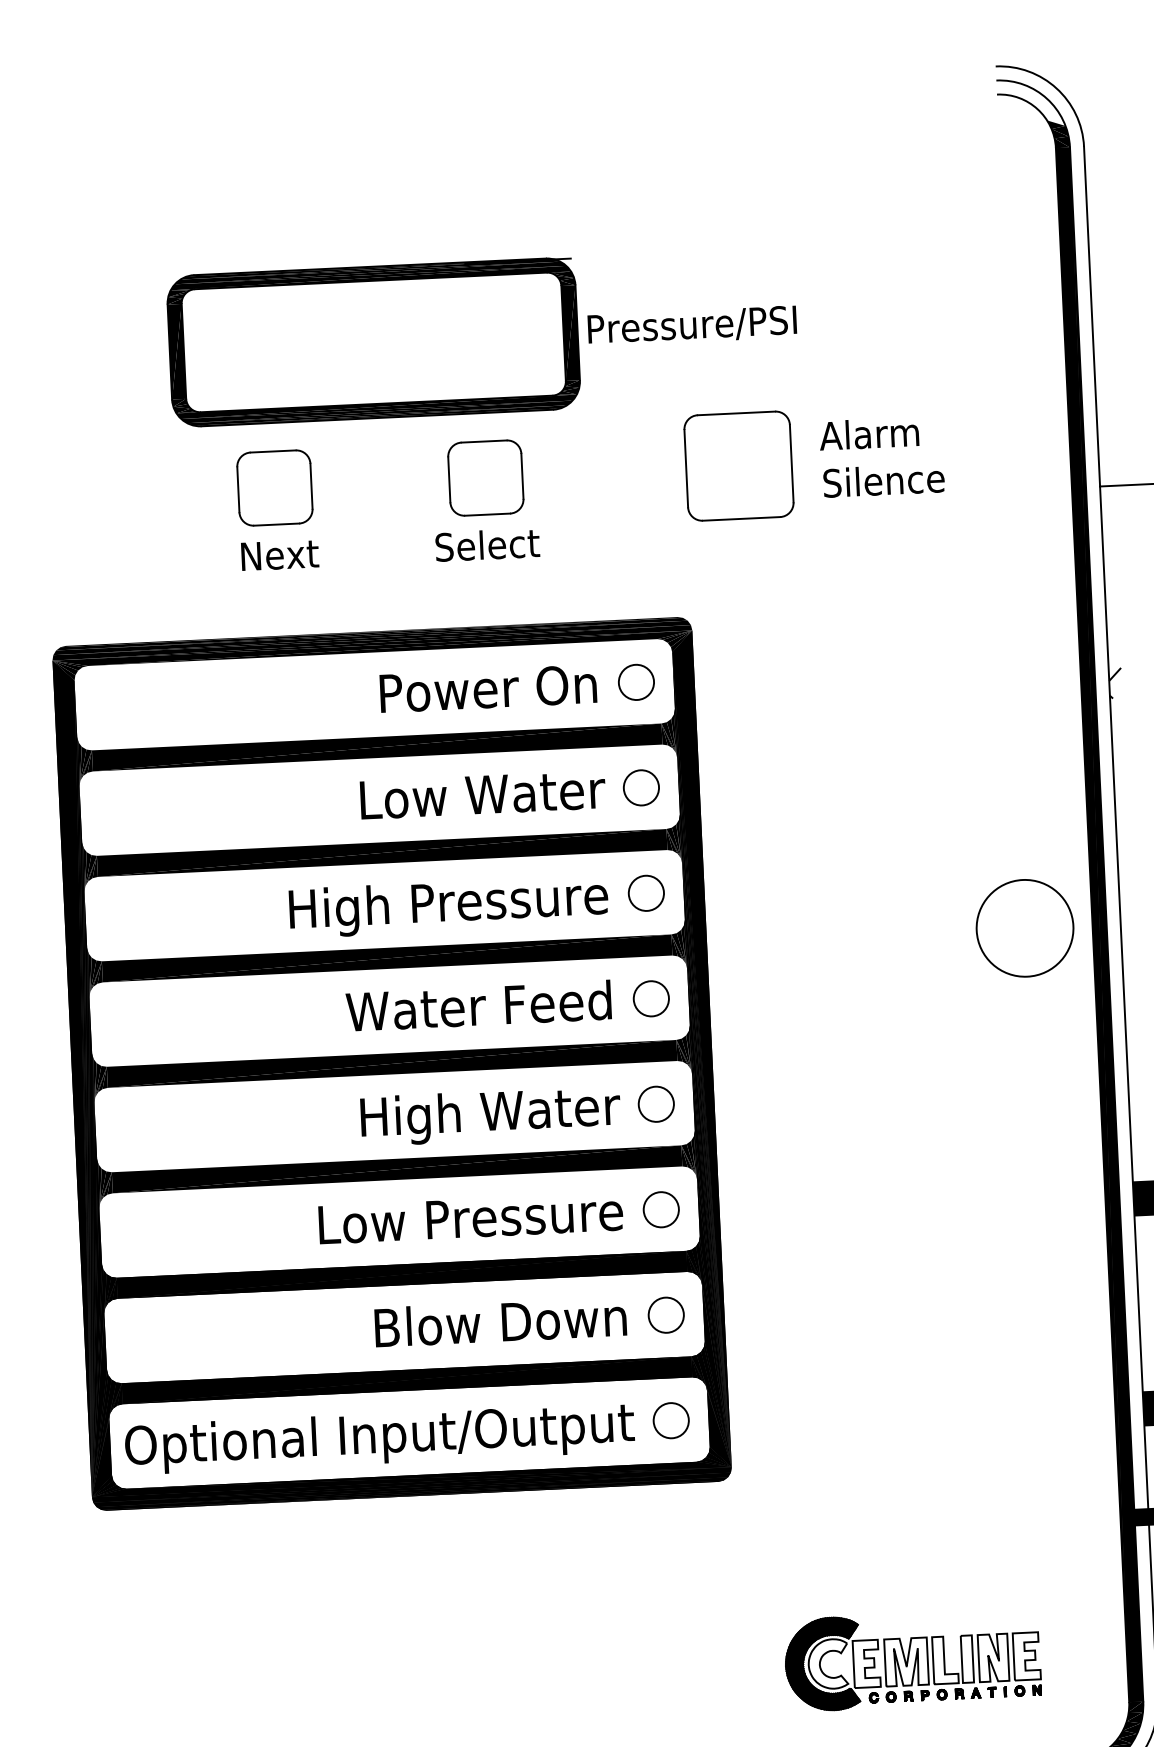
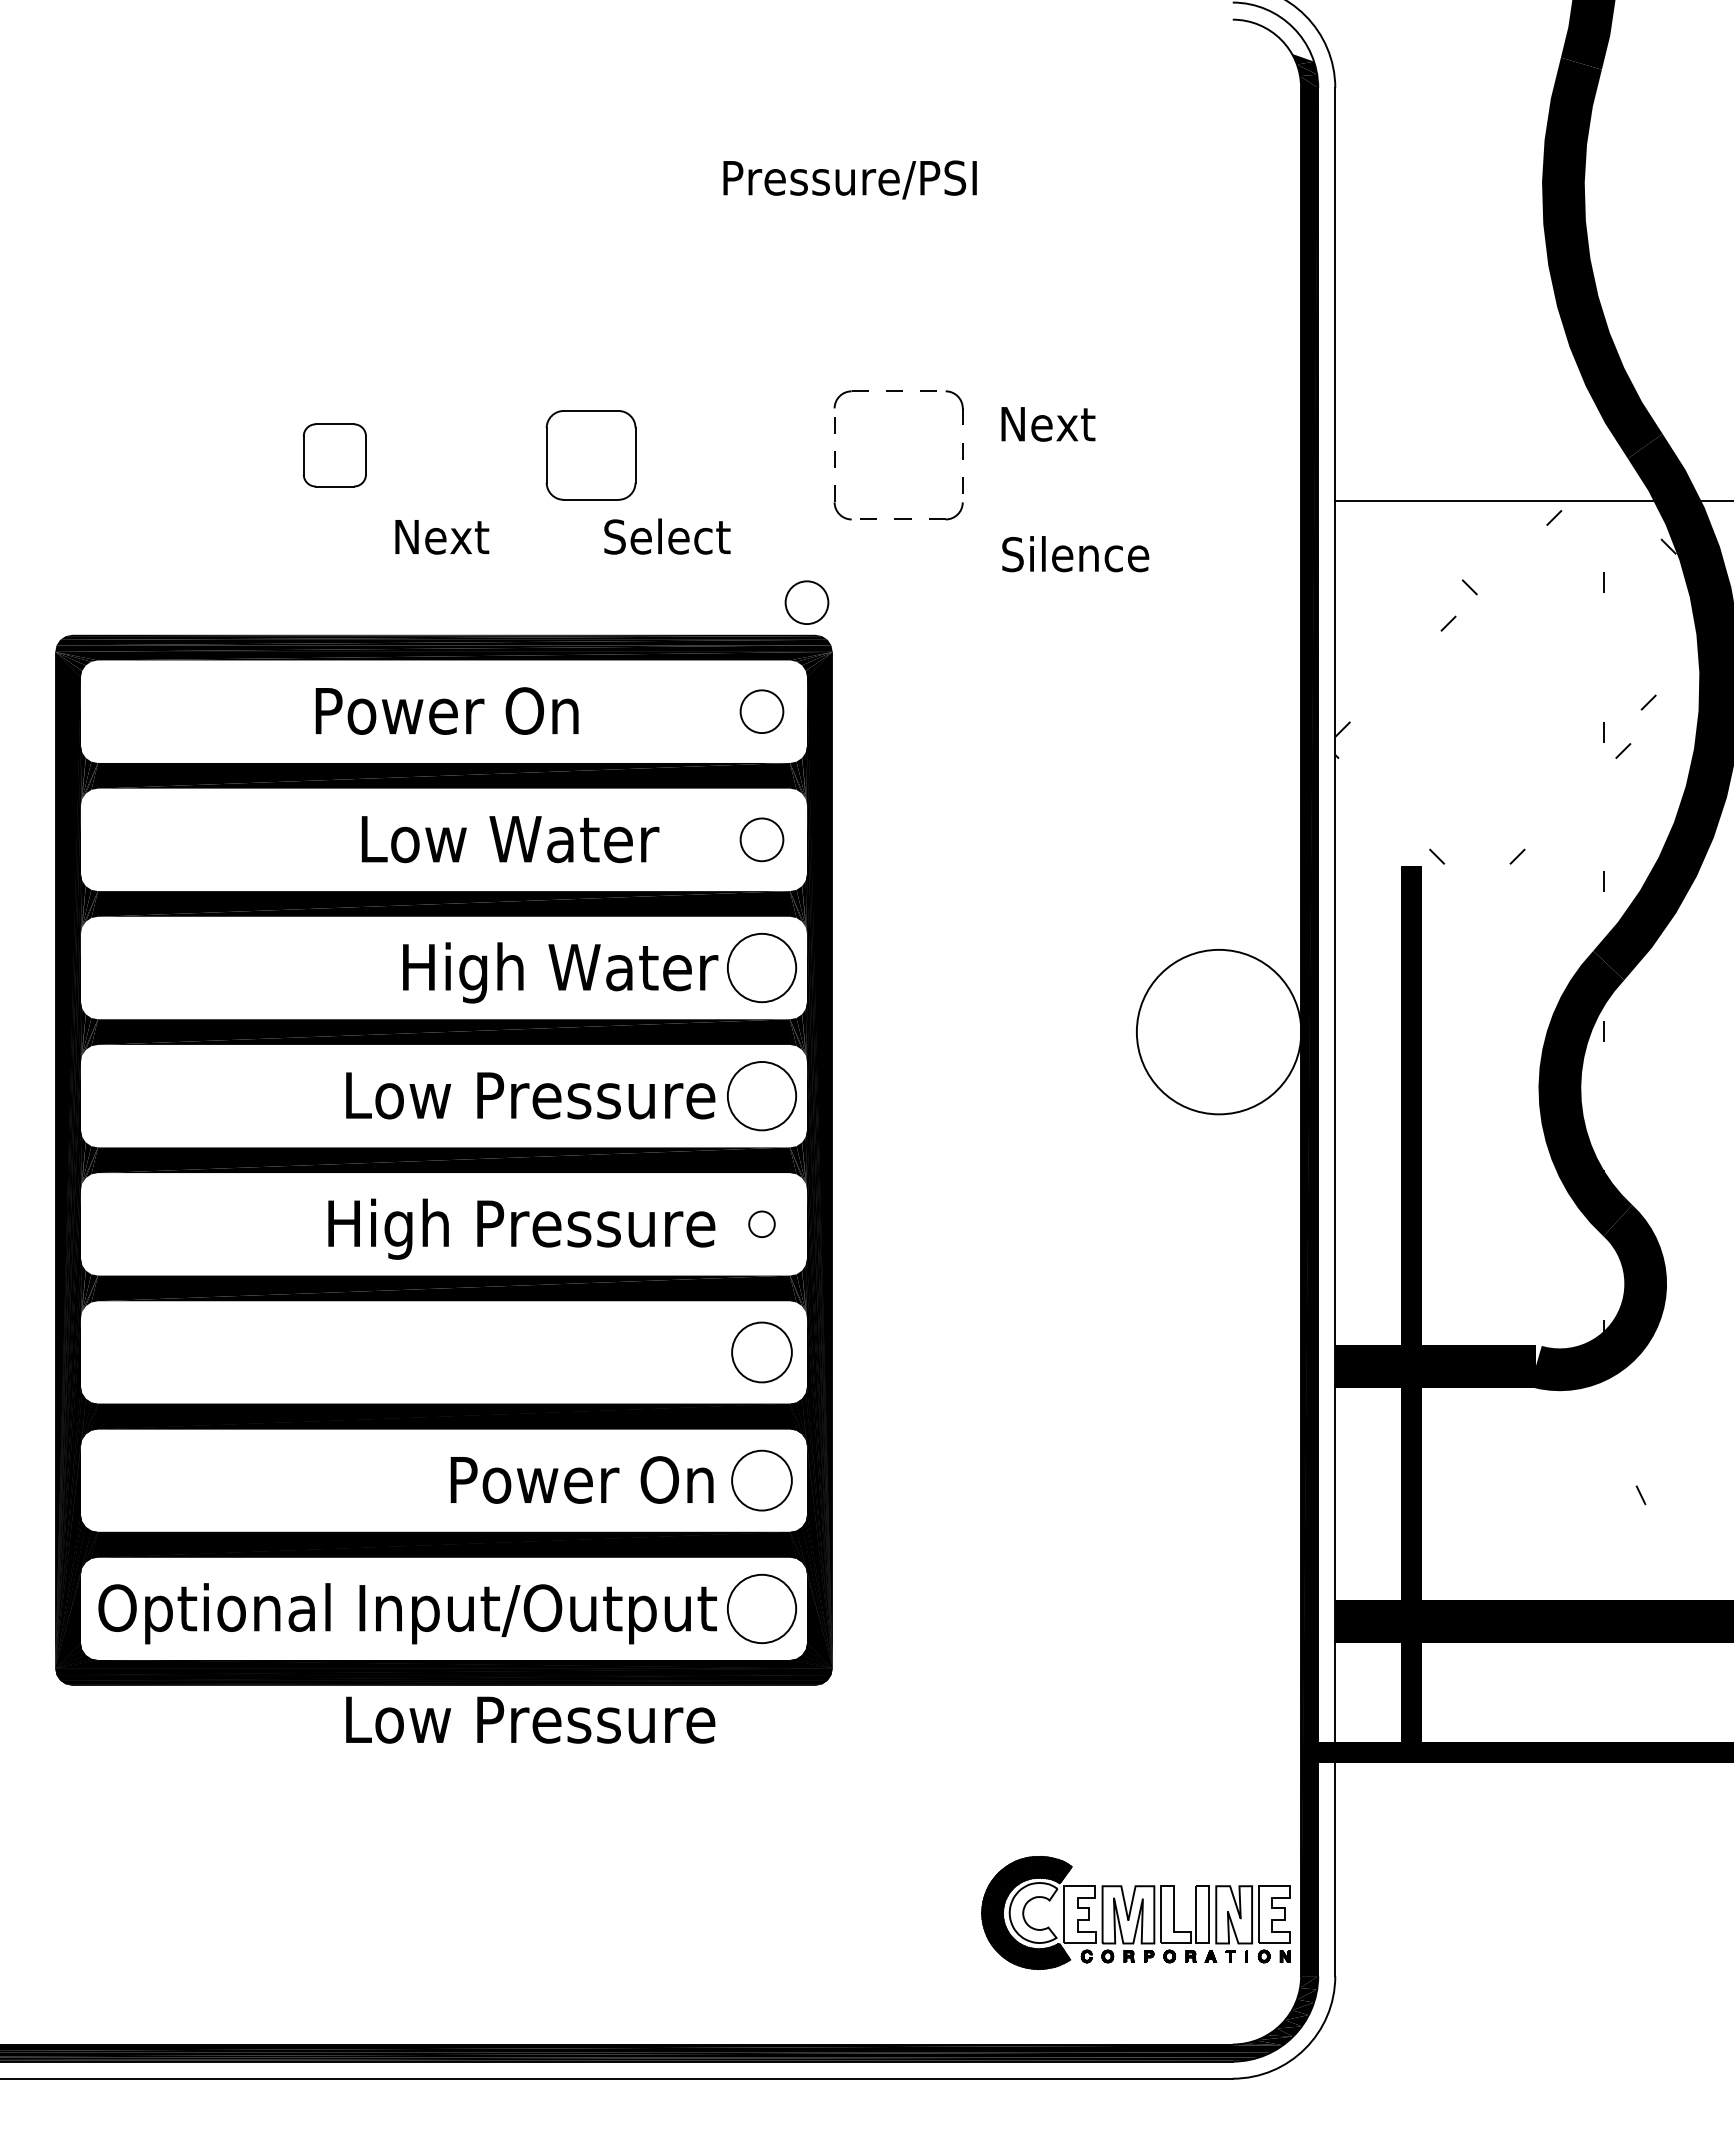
text: (691, 325) -> (849, 179), moved
part: (373, 342) -> (462, 284), removed
line: (736, 413) -> (898, 391), solid -> dashed
text: (869, 433) -> (1058, 423), Alarm -> Next
line: (791, 463) -> (962, 455), solid -> dashed
line: (686, 468) -> (834, 455), solid -> dashed
text: (883, 480) -> (1075, 554), moved
part: (274, 488) -> (334, 455), size x0.7
line: (741, 518) -> (898, 519), solid -> dashed
text: (487, 544) -> (667, 536), moved
text: (280, 555) -> (442, 537), moved
circle: (668, 590) -> (806, 602), added
text: (487, 688) -> (446, 710), moved
text: (482, 795) -> (510, 839), moved
circle: (645, 892) -> (761, 967), size x1.6
text: (450, 906) -> (523, 972), High Pressure -> High Water
circle: (1024, 927) -> (1218, 1031), size x1.4
circle: (650, 998) -> (761, 1095), size x1.6
text: (460, 1006) -> (530, 1094), Water Feed -> Low Pressure
circle: (655, 1103) -> (761, 1223), size x0.6
text: (460, 1116) -> (523, 1228), High Water -> High Pressure
circle: (660, 1209) -> (761, 1352), size x1.4
text: (470, 1217) -> (530, 1719), moved
circle: (665, 1315) -> (761, 1480), size x1.4
text: (486, 1322) -> (543, 1479), Blow Down -> Power On
circle: (670, 1420) -> (761, 1608), size x1.6
part: (912, 1659) -> (1135, 1912), moved

